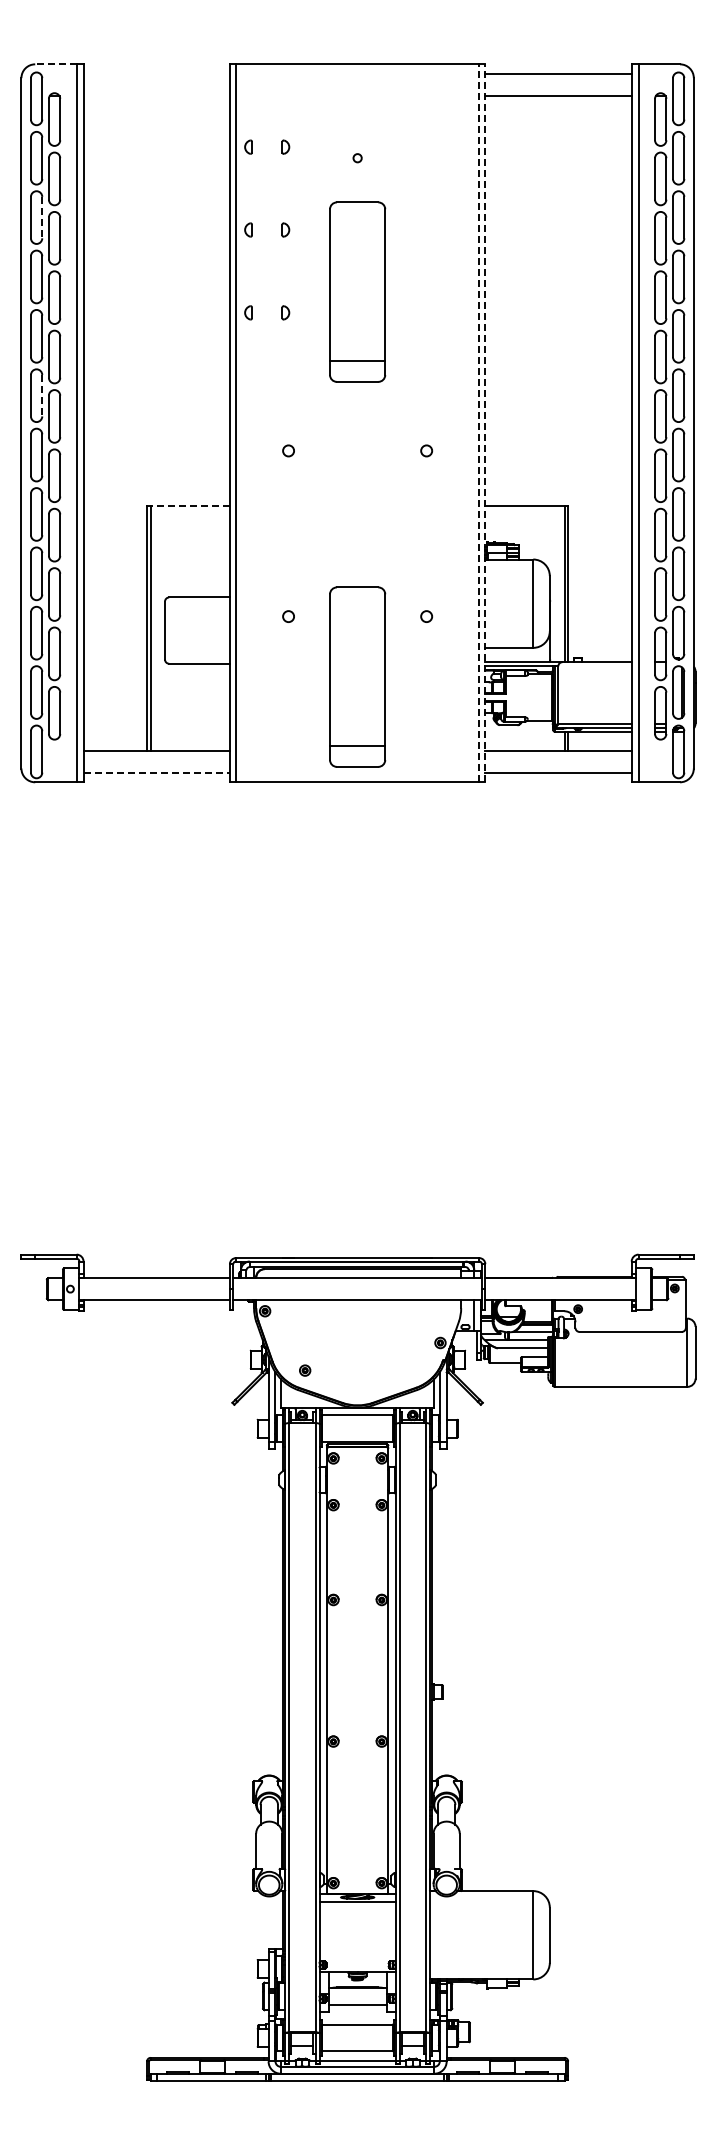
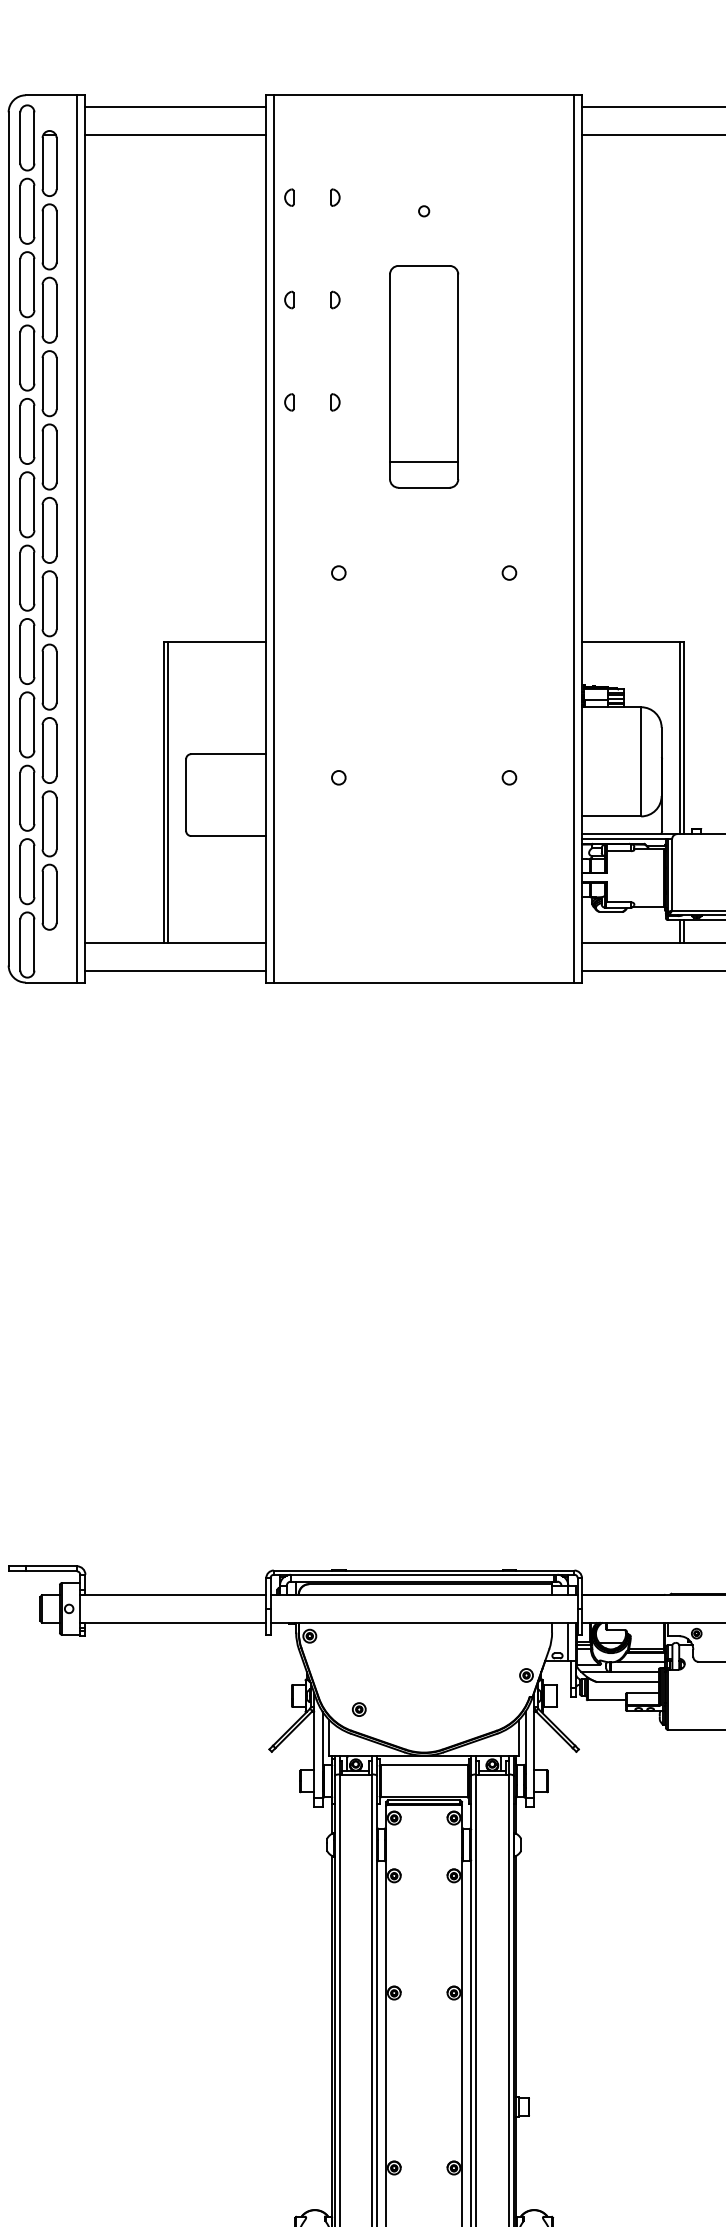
line: (55, 64) -> (50, 95), dashed -> solid
line: (156, 74) -> (175, 107), added
line: (156, 96) -> (175, 135), added
line: (42, 217) -> (34, 284), dashed -> solid
line: (42, 395) -> (34, 504), dashed -> solid
line: (479, 423) -> (574, 539), dashed -> solid
line: (485, 423) -> (582, 539), dashed -> solid
line: (190, 506) -> (217, 641), dashed -> solid
part: (357, 676) -> (423, 851), removed
line: (157, 772) -> (176, 970), dashed -> solid

